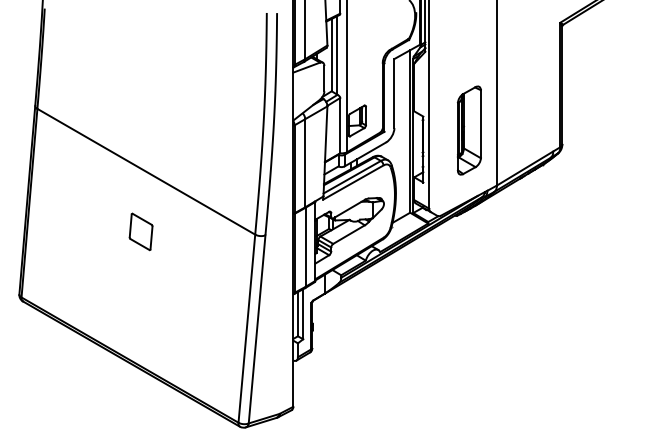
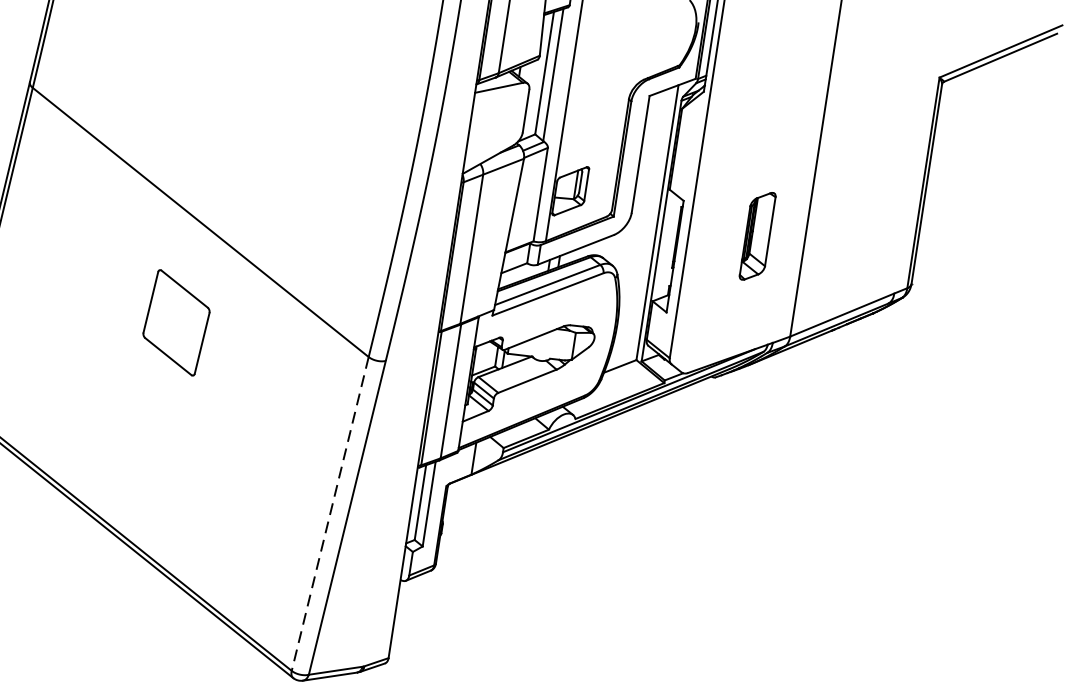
part: (468, 130) -> (756, 236), size x0.6
part: (140, 231) -> (175, 322), size x1.6
line: (246, 329) -> (329, 515), solid -> dashed

